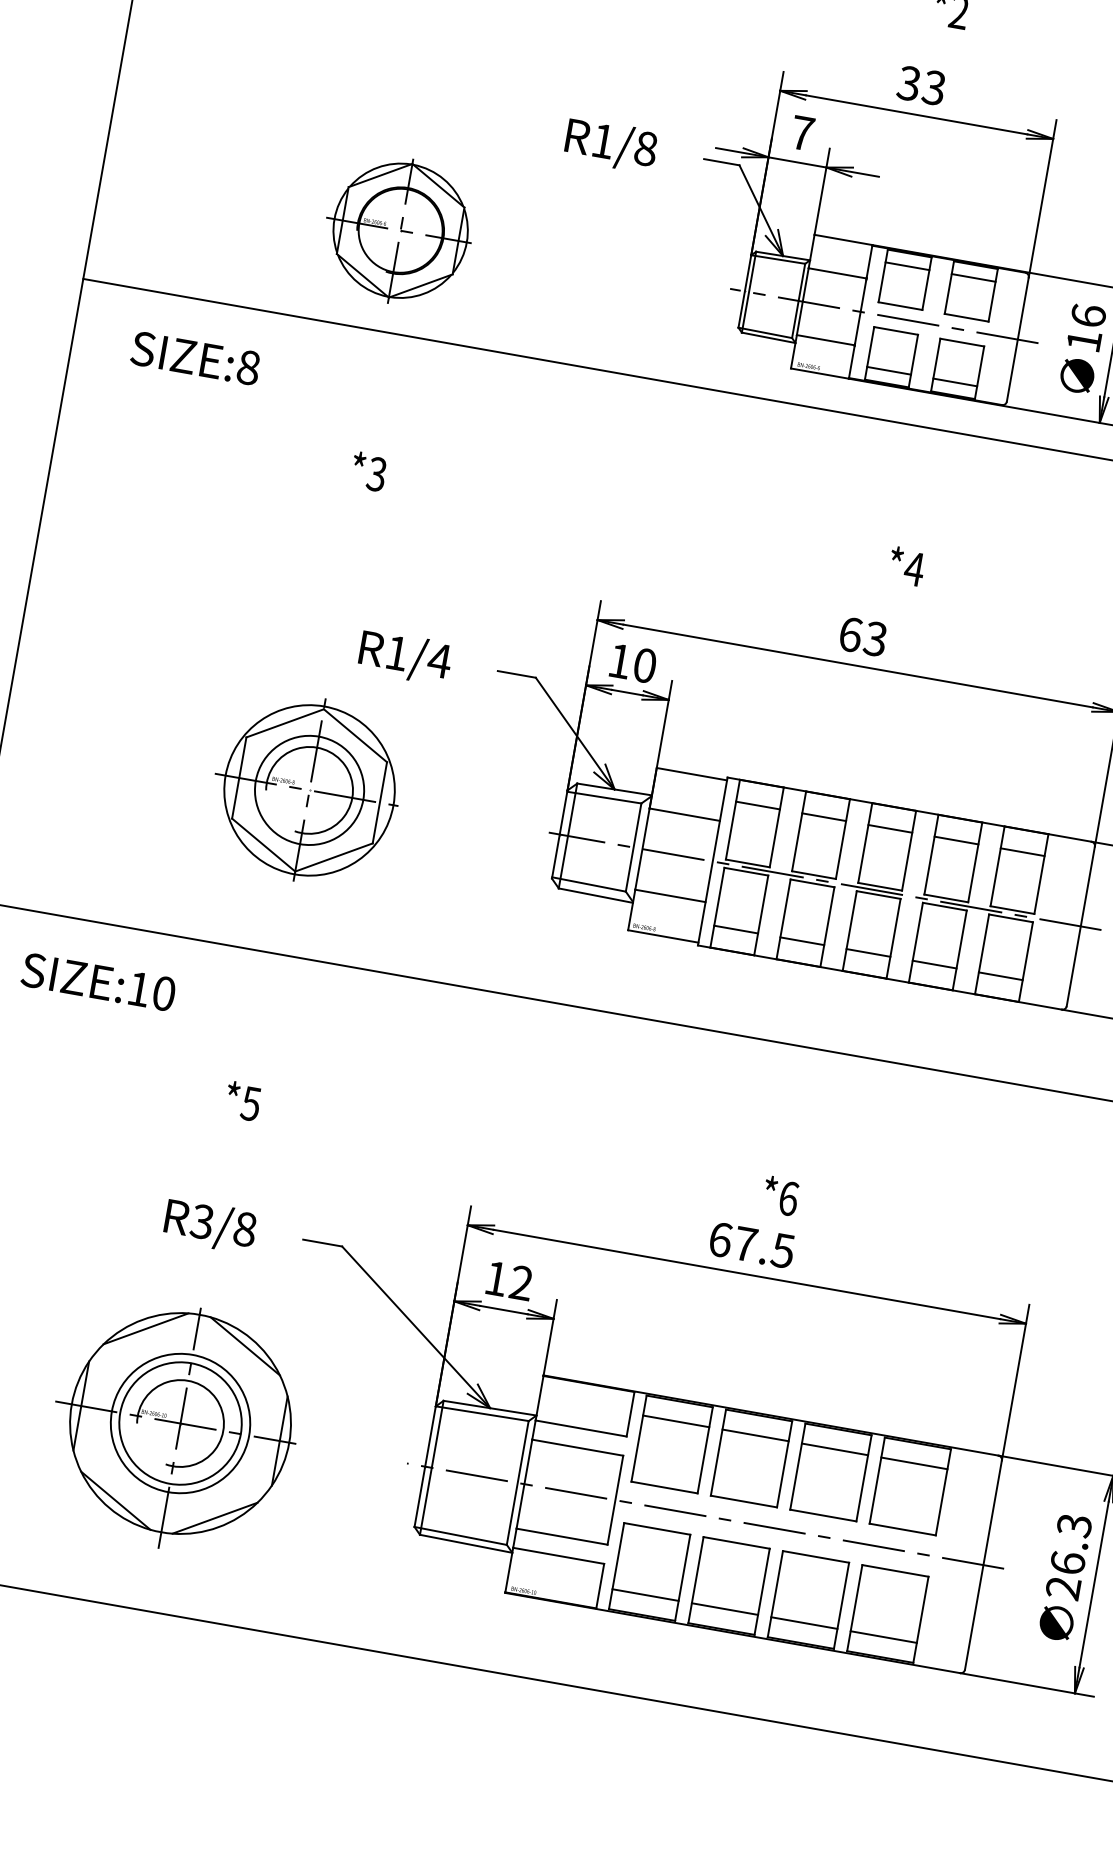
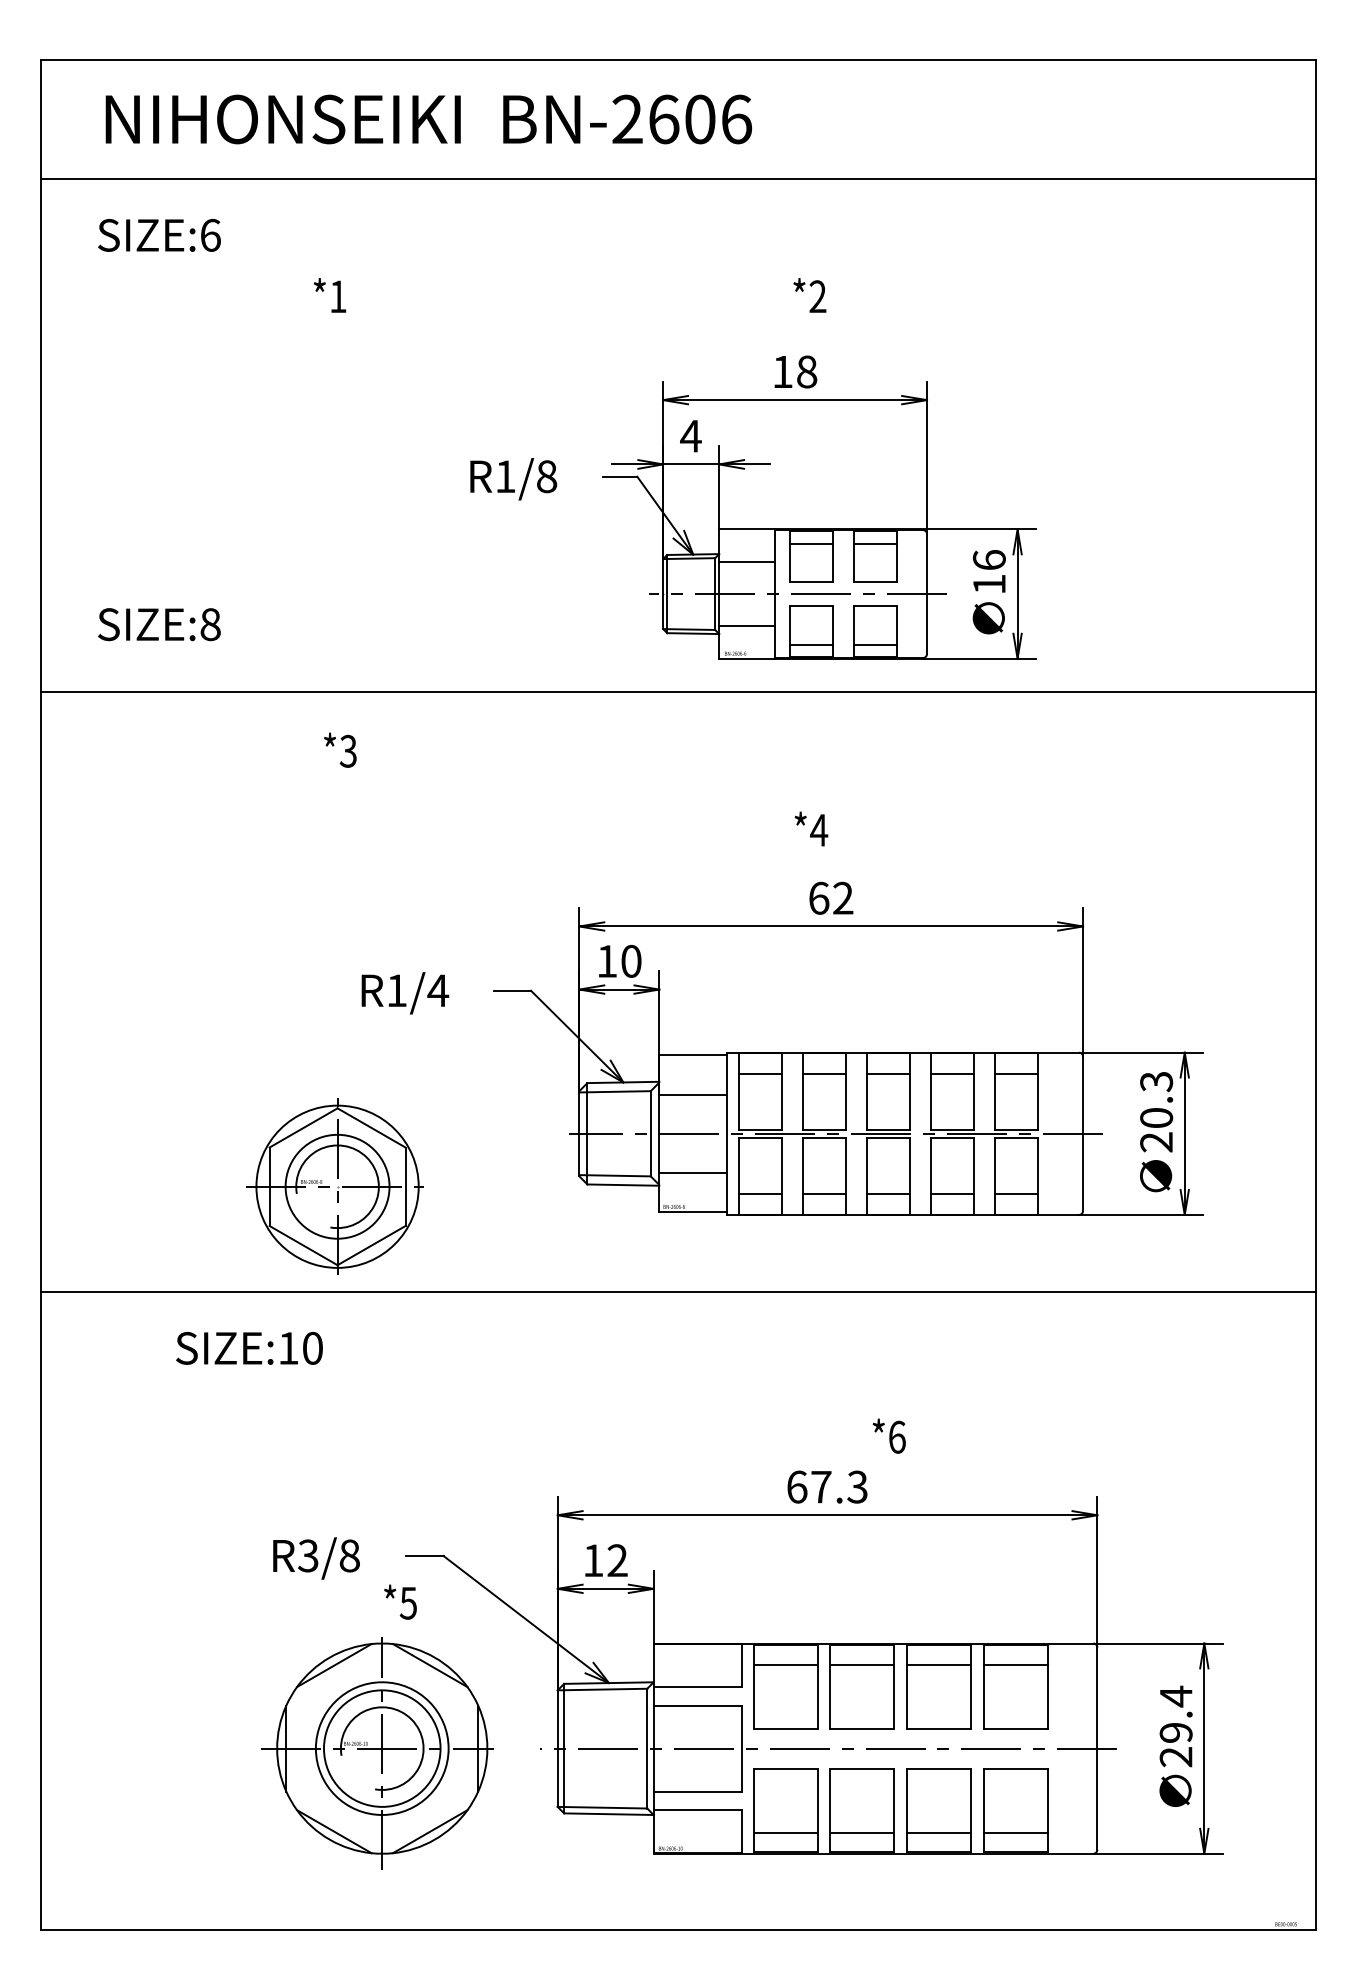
text: (921, 85) -> (794, 371), 33 -> 18
text: (801, 133) -> (690, 436), 7 -> 4
part: (398, 230) -> (328, 594), removed
text: (195, 358) -> (159, 624), moved
text: (369, 470) -> (340, 749), moved
text: (906, 565) -> (811, 828), moved
text: (874, 639) -> (842, 898), 63 -> 62
part: (306, 789) -> (334, 1186), moved
text: (98, 982) -> (249, 1348), moved
text: (243, 1100) -> (400, 1601), moved
text: (780, 1195) -> (888, 1435), moved
text: (783, 1250) -> (857, 1486), 67.5 -> 67.3
part: (174, 1427) -> (377, 1753), moved
text: (1070, 1543) -> (1175, 1713), 26.3 -> 29.4

